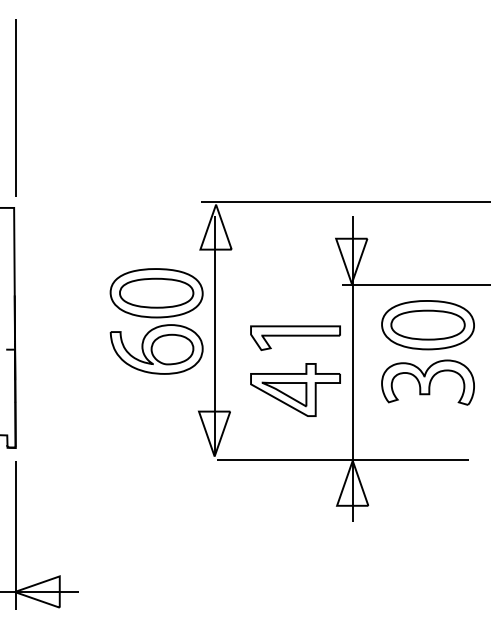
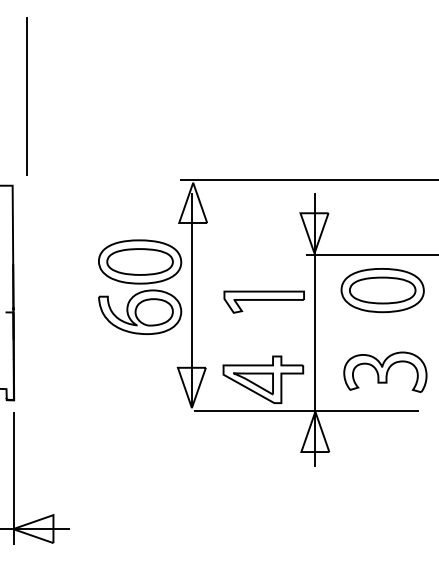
line: (15, 107) -> (27, 95), moved
part: (427, 382) -> (384, 372), moved
part: (295, 389) -> (263, 379), moved

